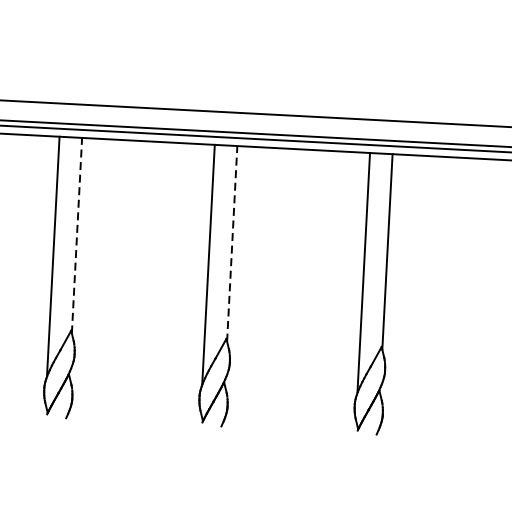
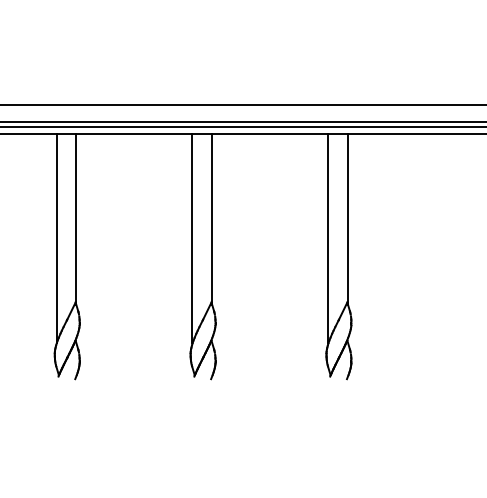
line: (77, 235) -> (76, 219), dashed -> solid
line: (232, 244) -> (212, 219), dashed -> solid

